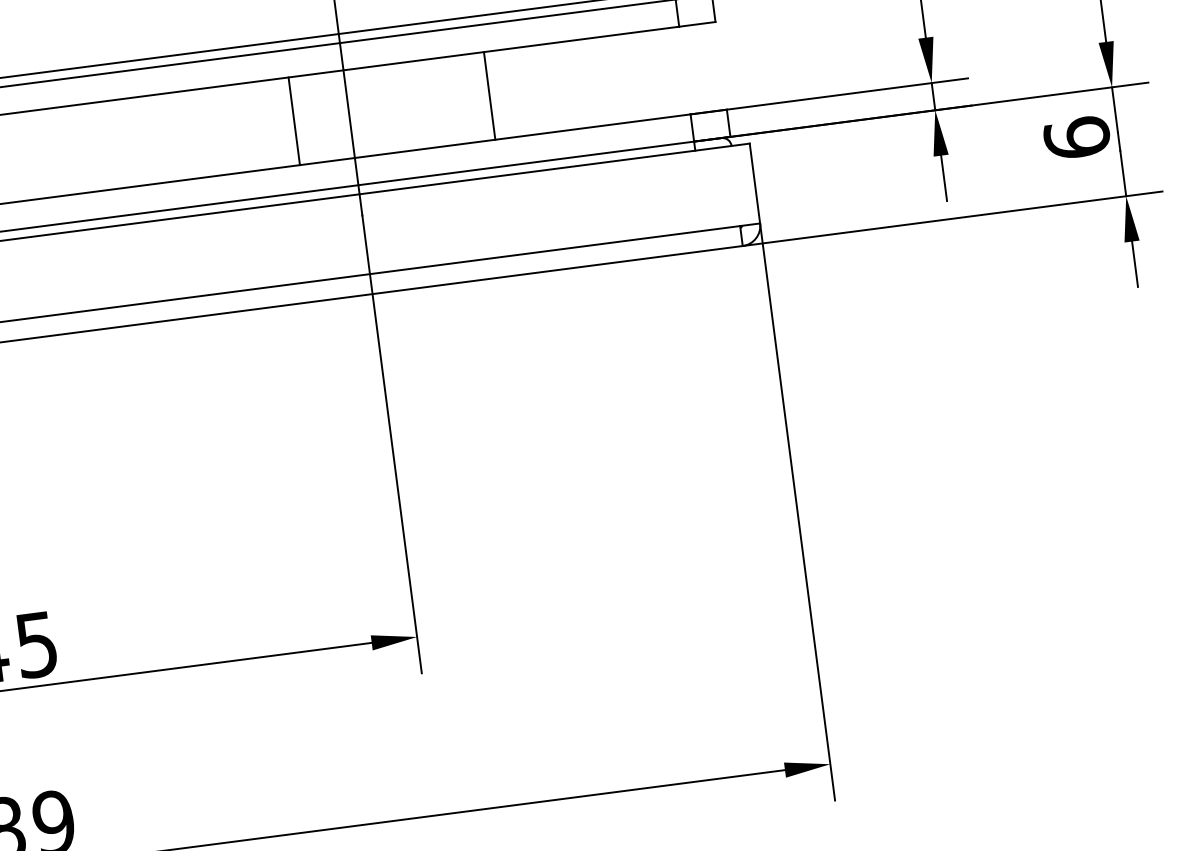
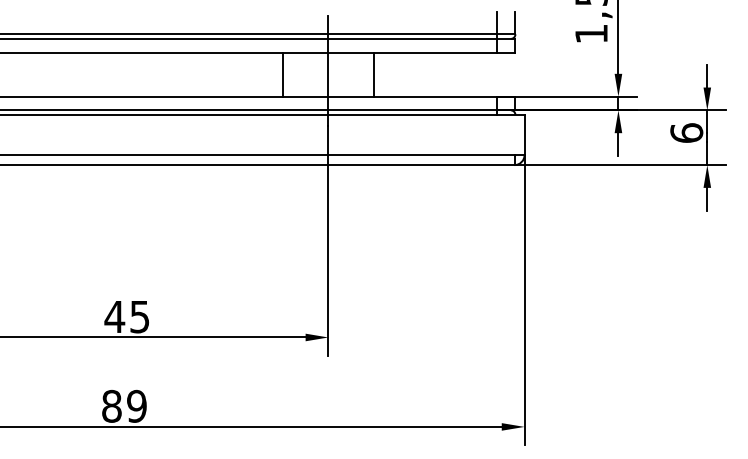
line: (490, 95) -> (374, 74), moved
line: (293, 121) -> (282, 74), moved

